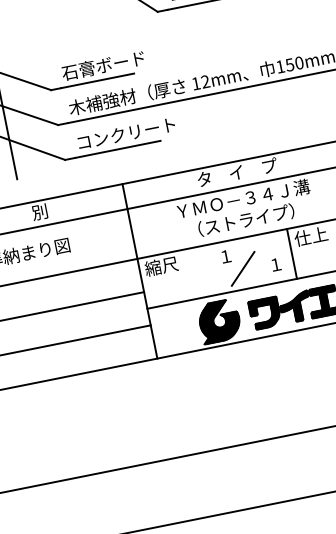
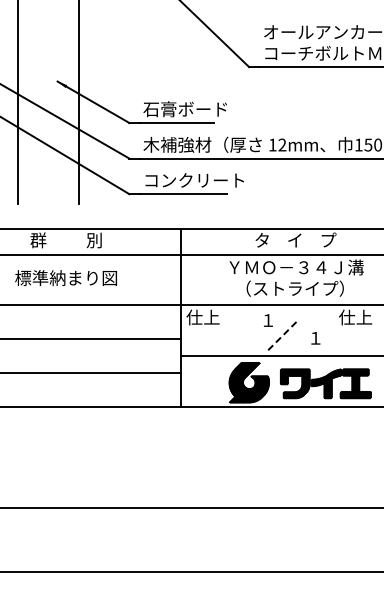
line: (292, 253) -> (333, 330), removed
text: (161, 266) -> (202, 317), 縮尺 -> 仕上
line: (242, 268) -> (282, 335), solid -> dashed

